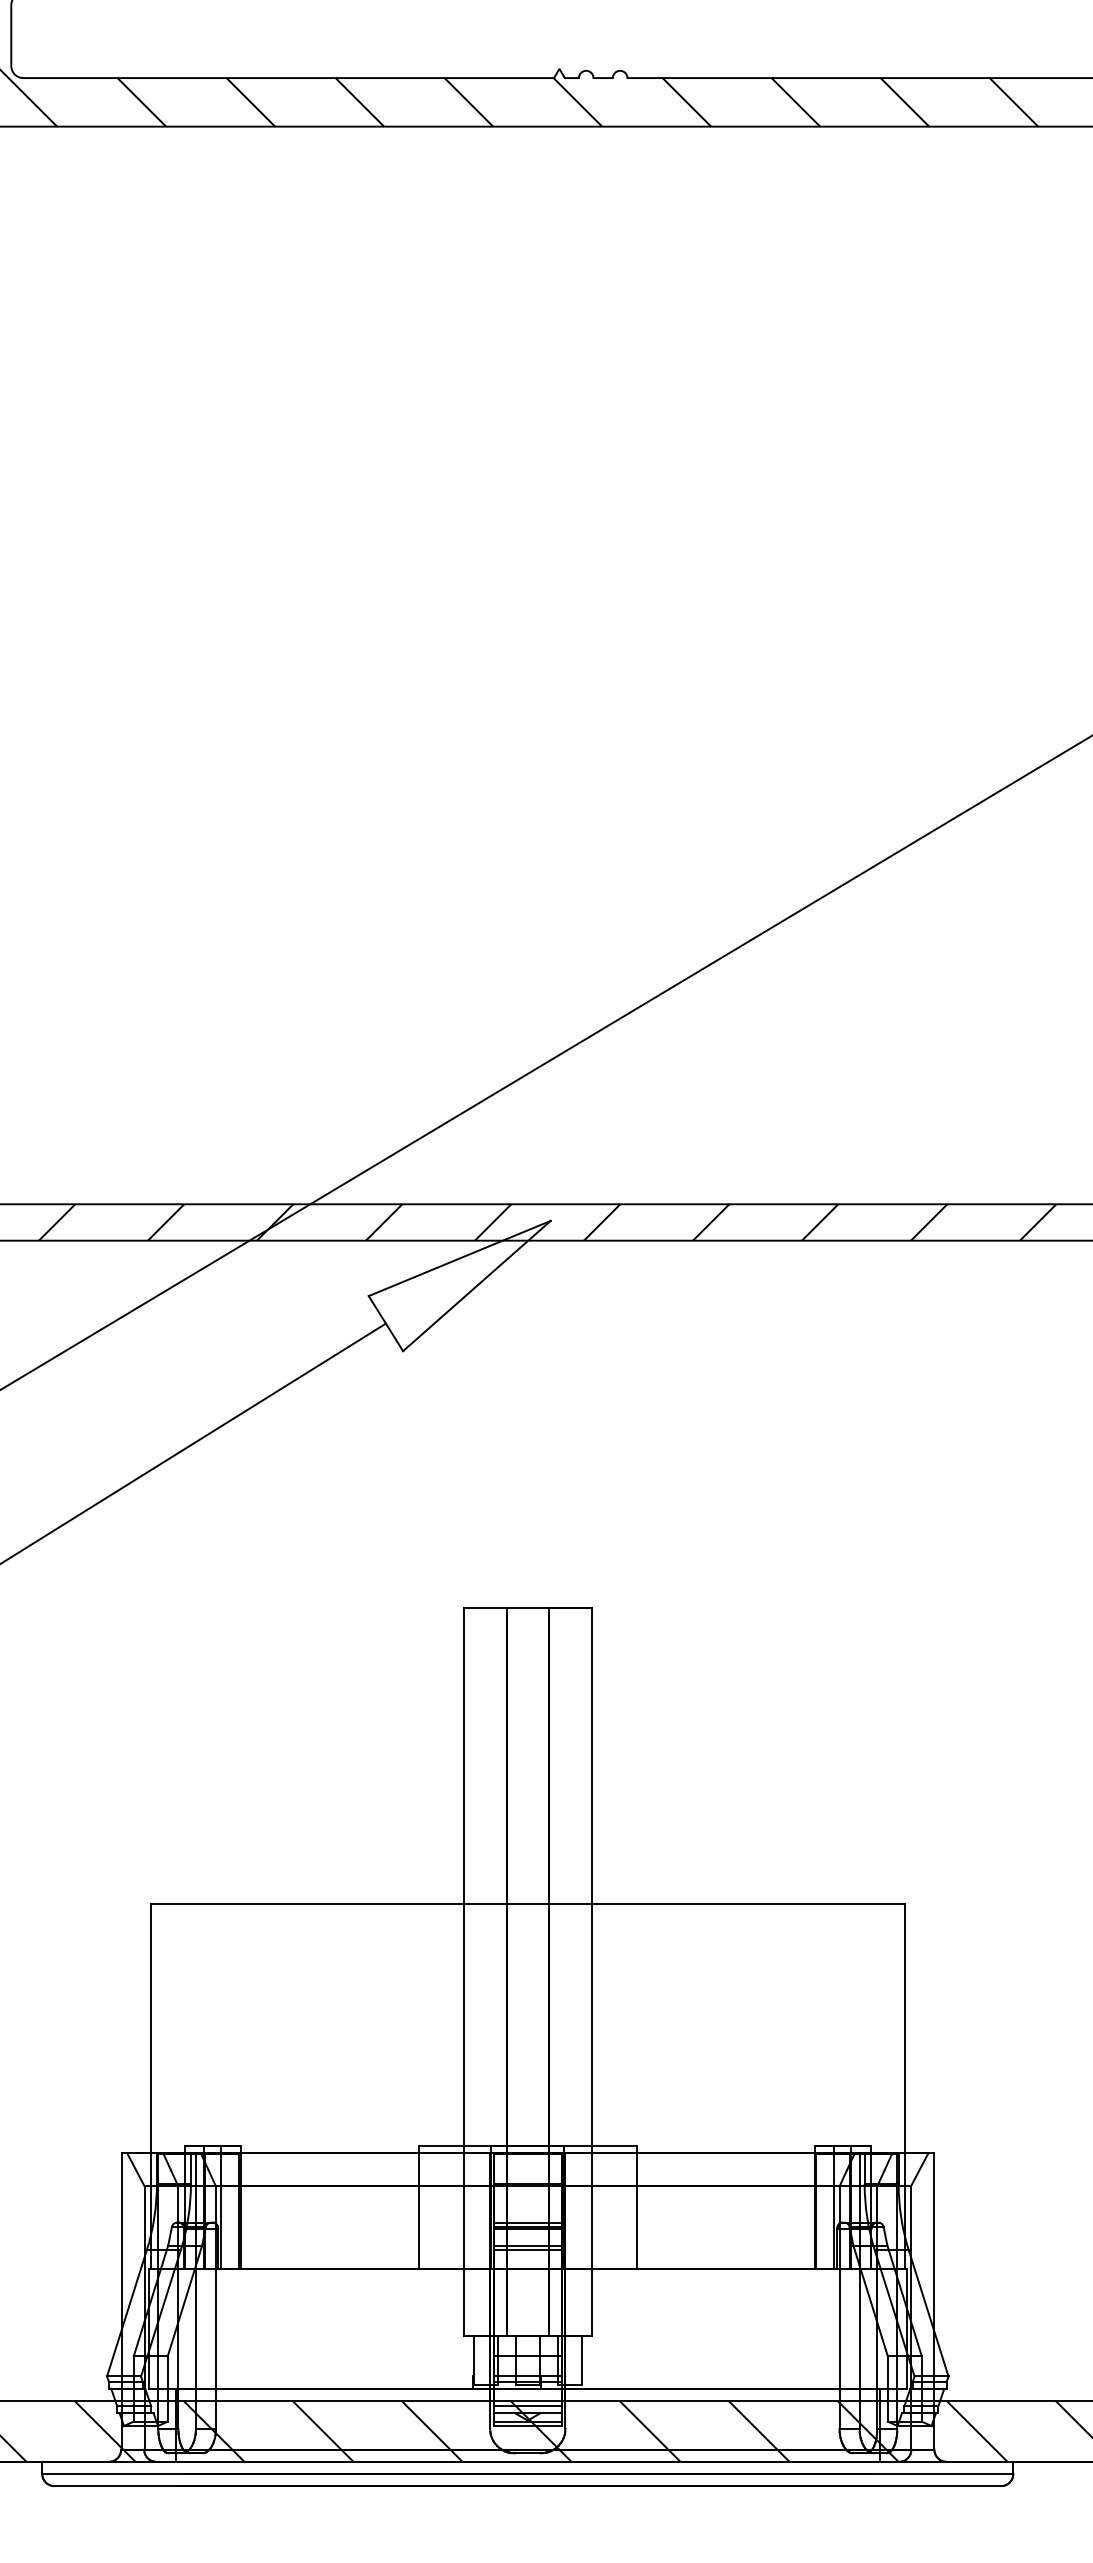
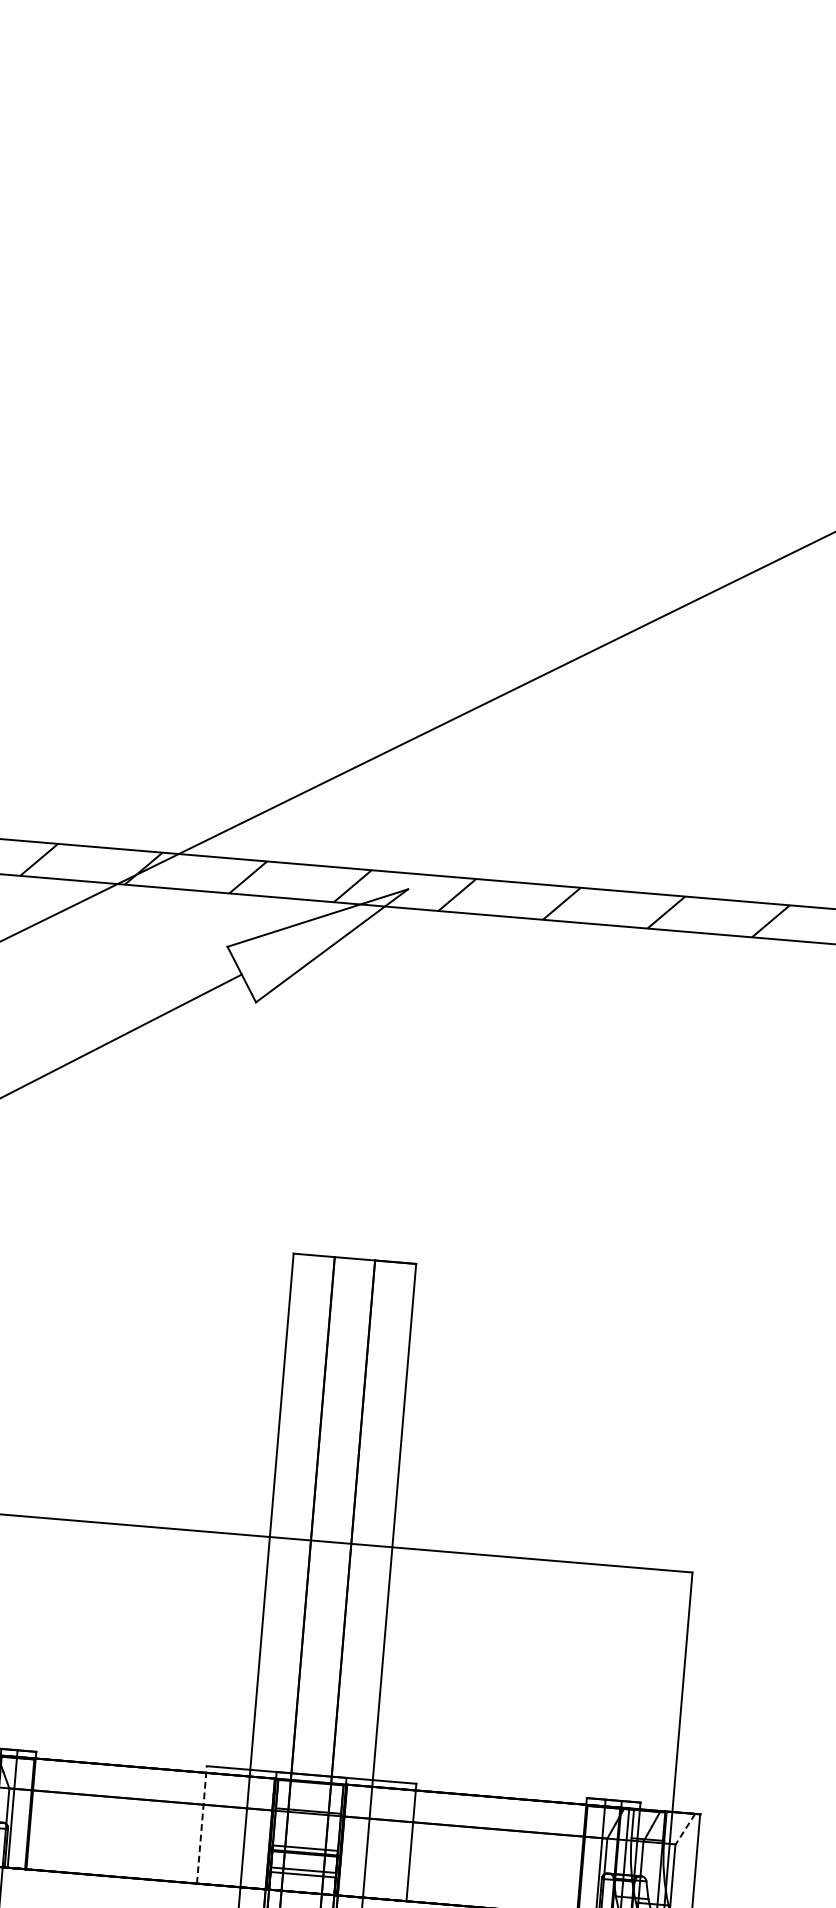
line: (919, 2169) -> (685, 1828), solid -> dashed
line: (418, 2207) -> (201, 1824), solid -> dashed

